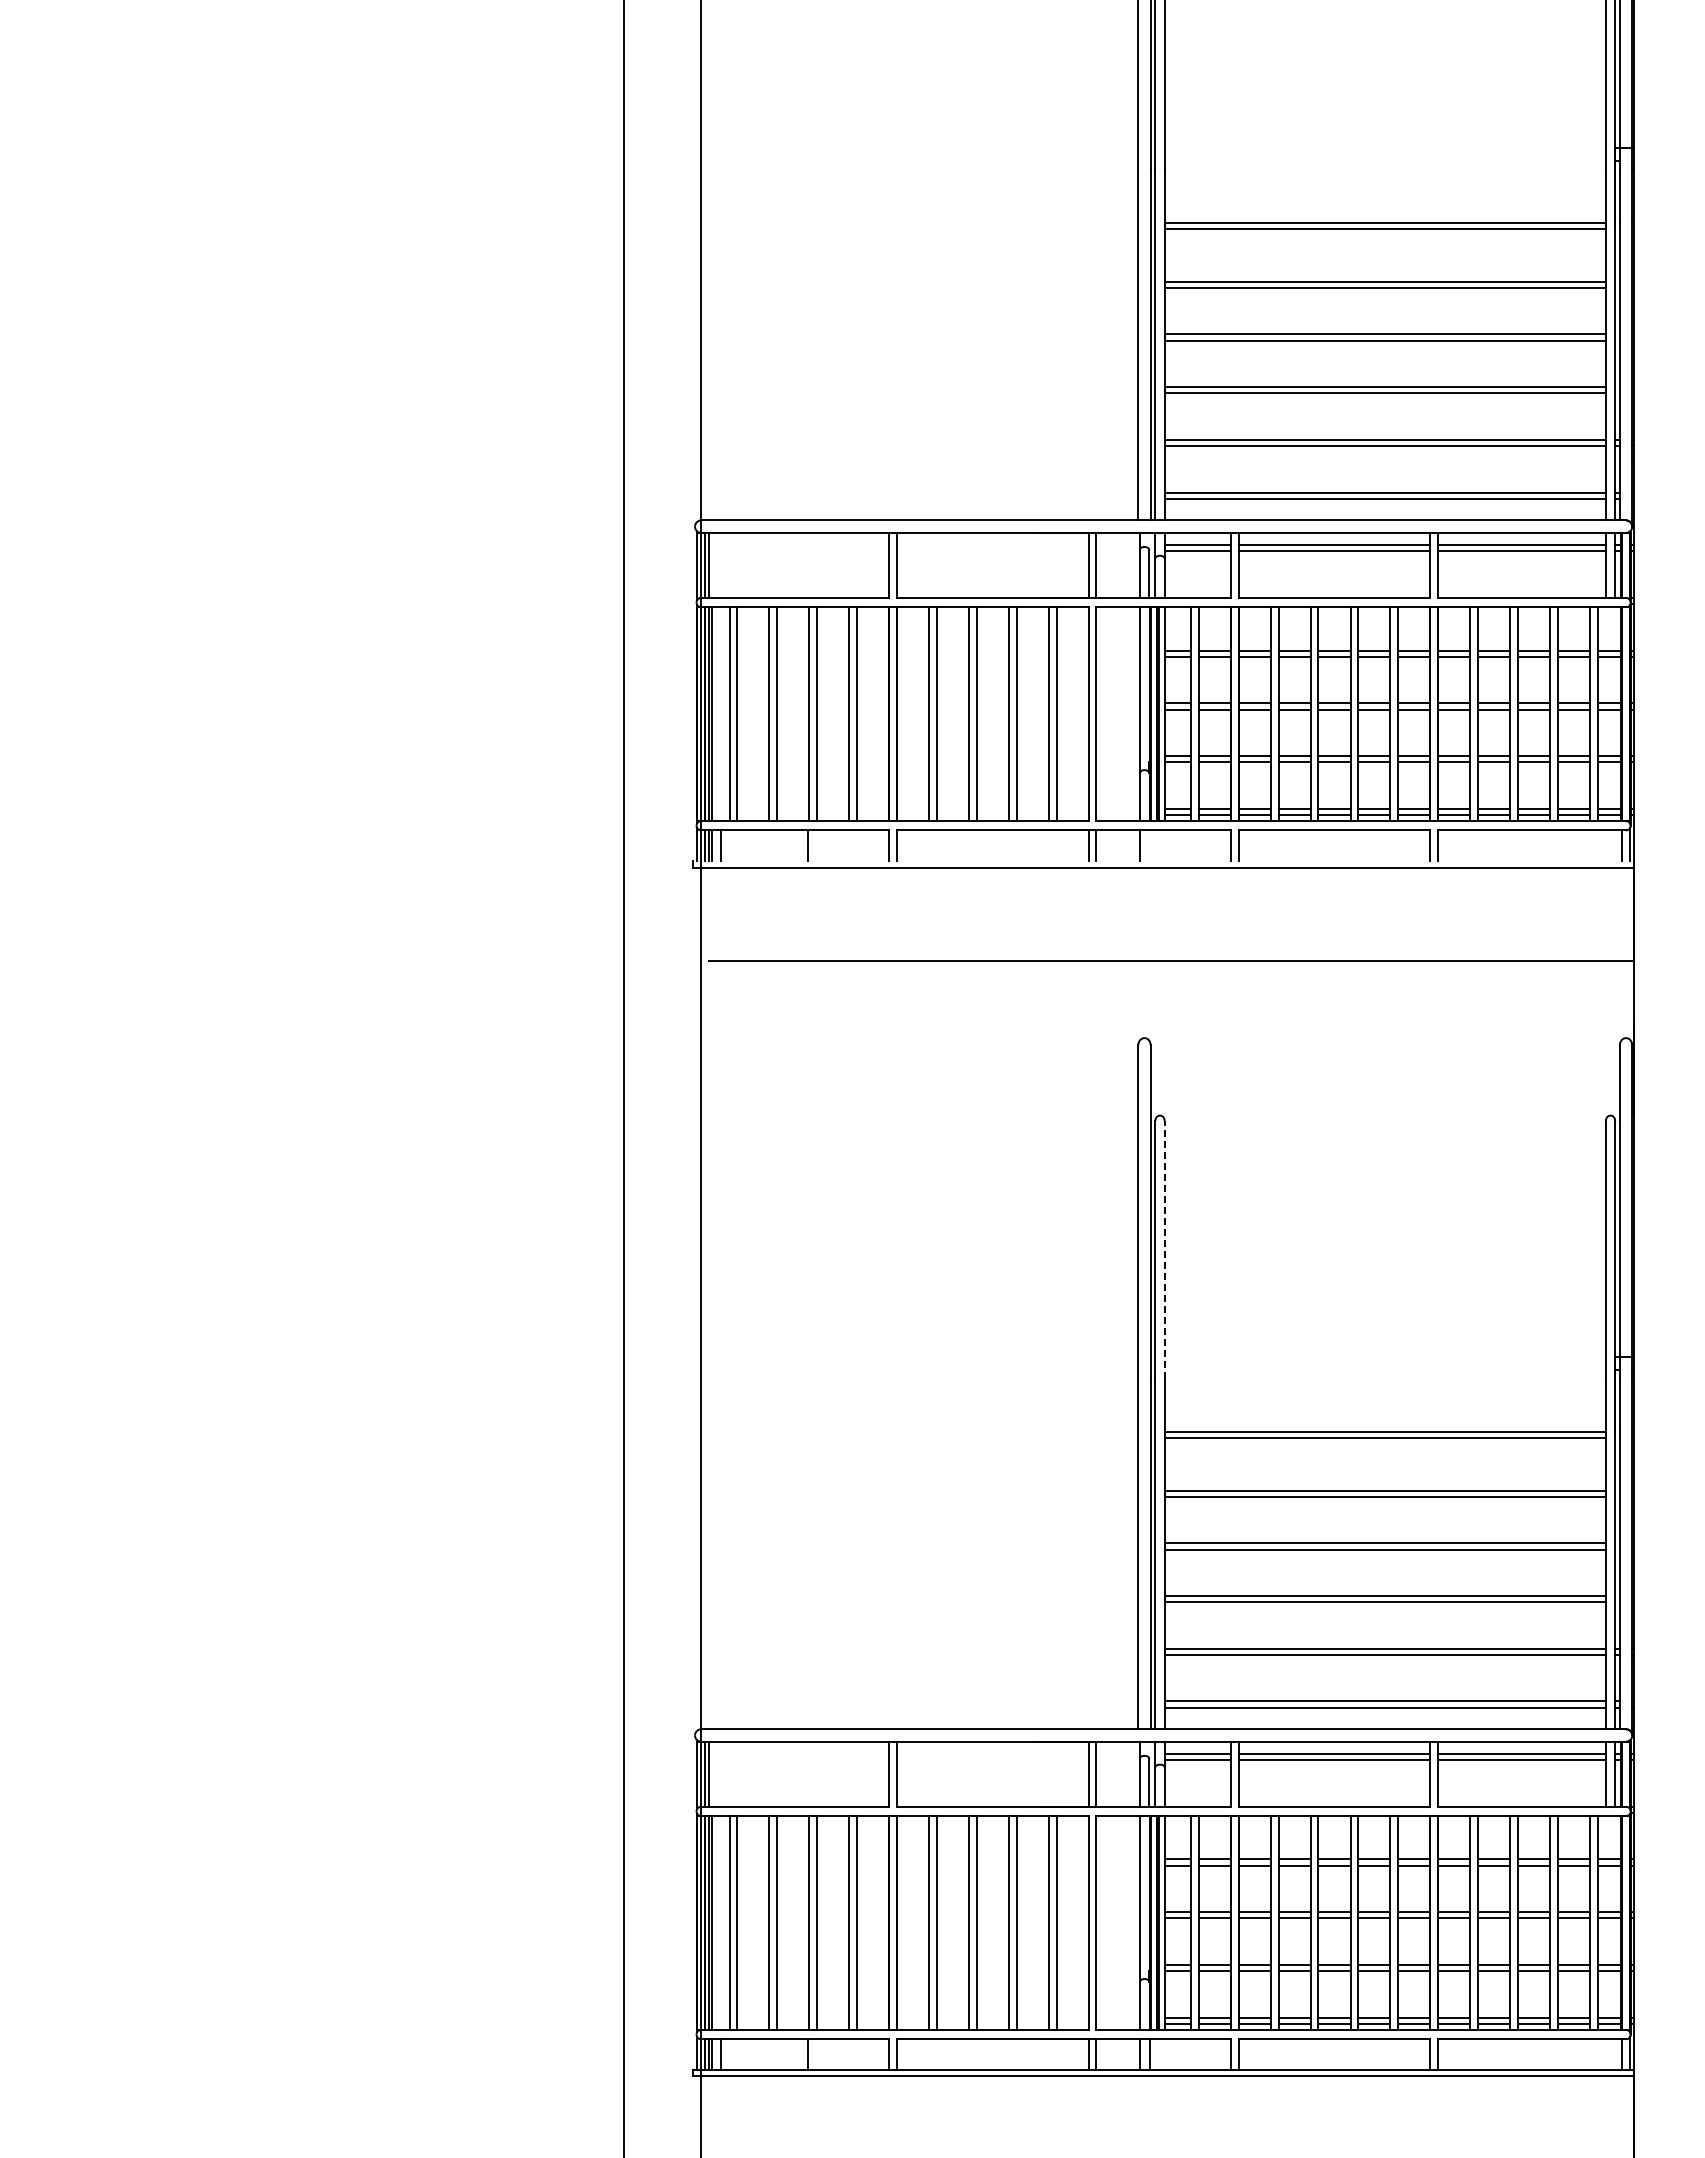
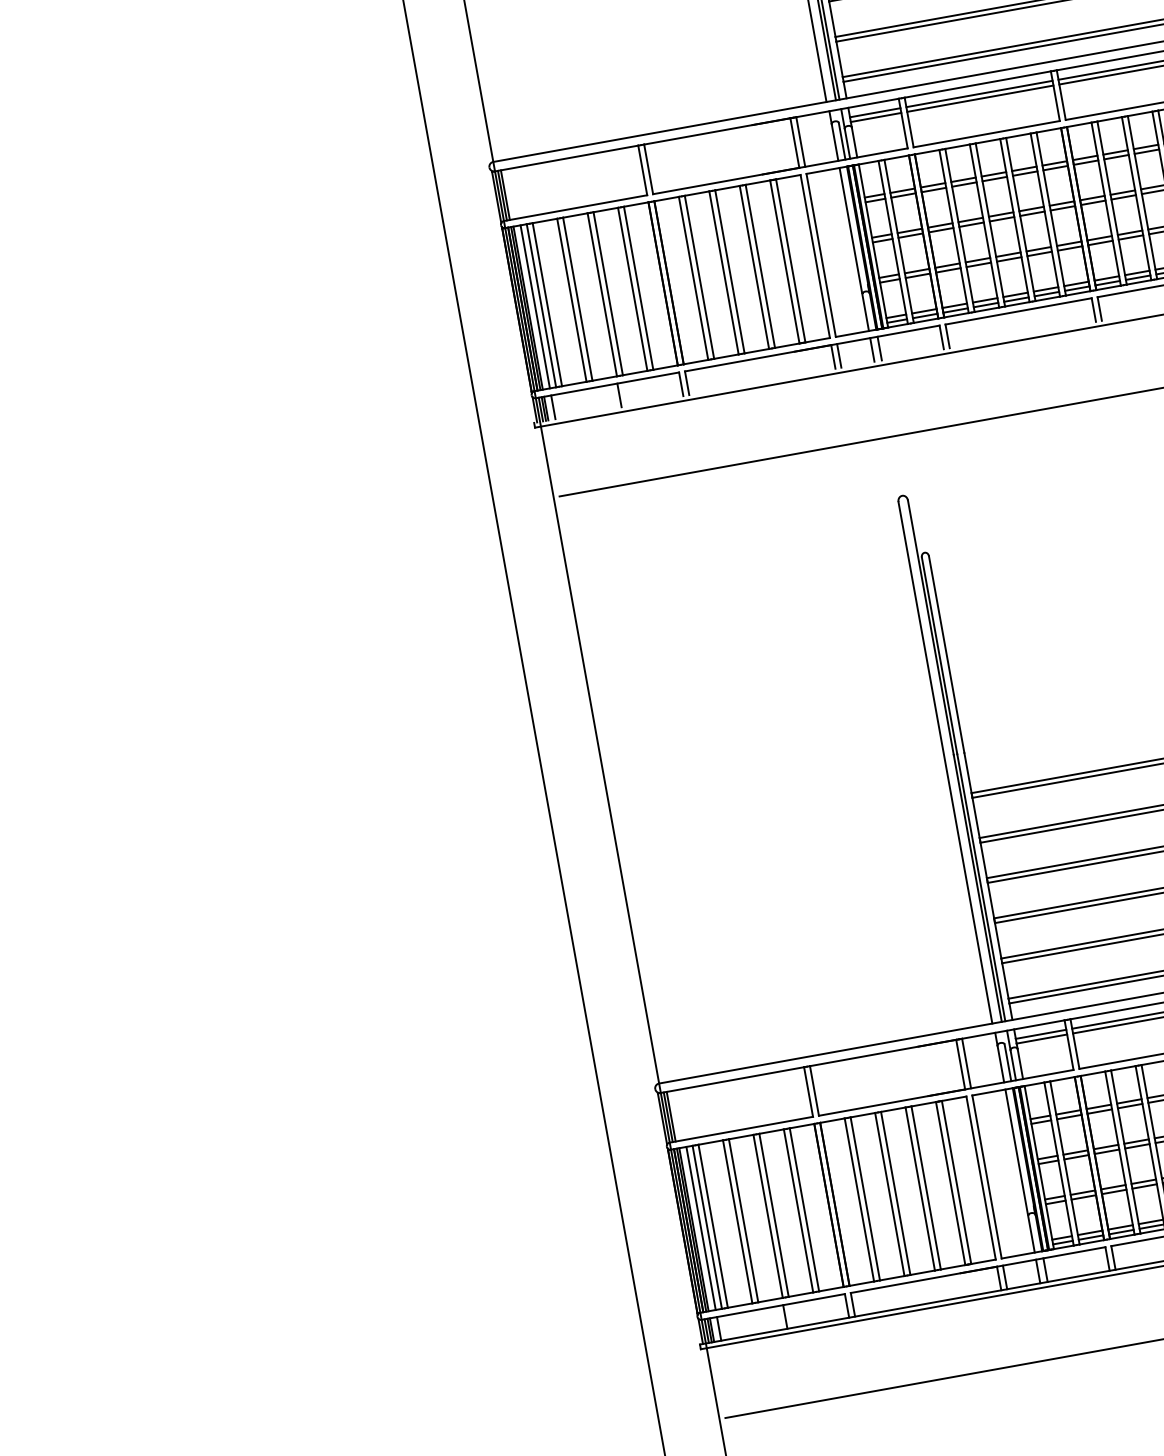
line: (721, 714) -> (535, 307), added
line: (1149, 845) -> (879, 348), added
line: (1164, 1249) -> (946, 654), dashed -> solid
line: (721, 1922) -> (701, 1228), added

